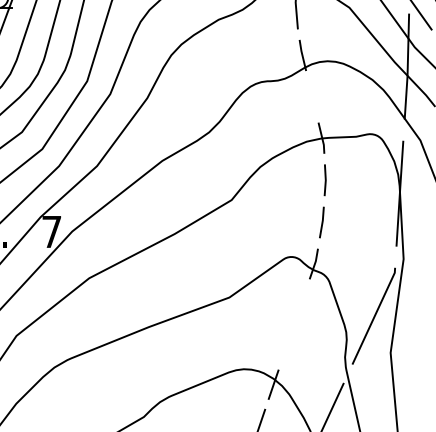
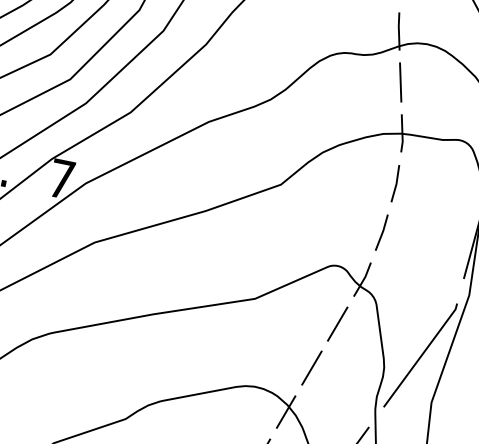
line: (312, 96) -> (400, 82), added
line: (300, 304) -> (336, 324), added
line: (287, 344) -> (312, 368), added

